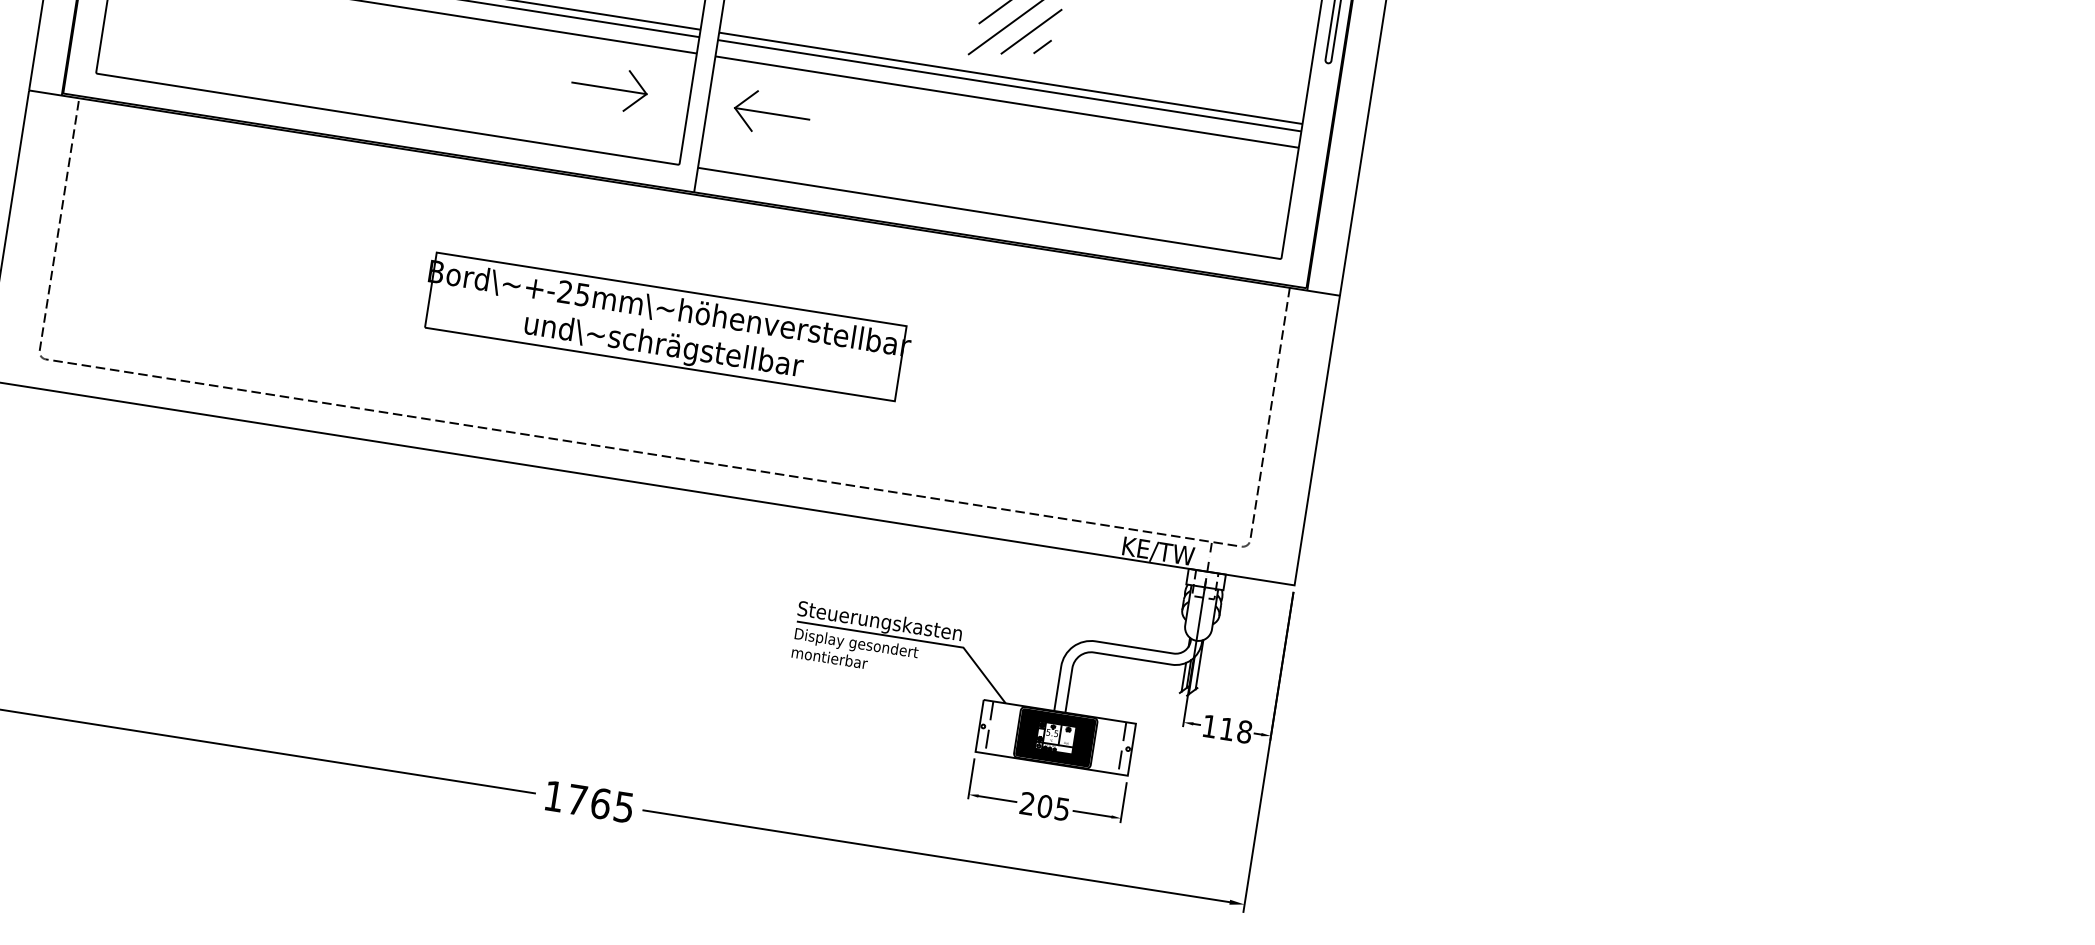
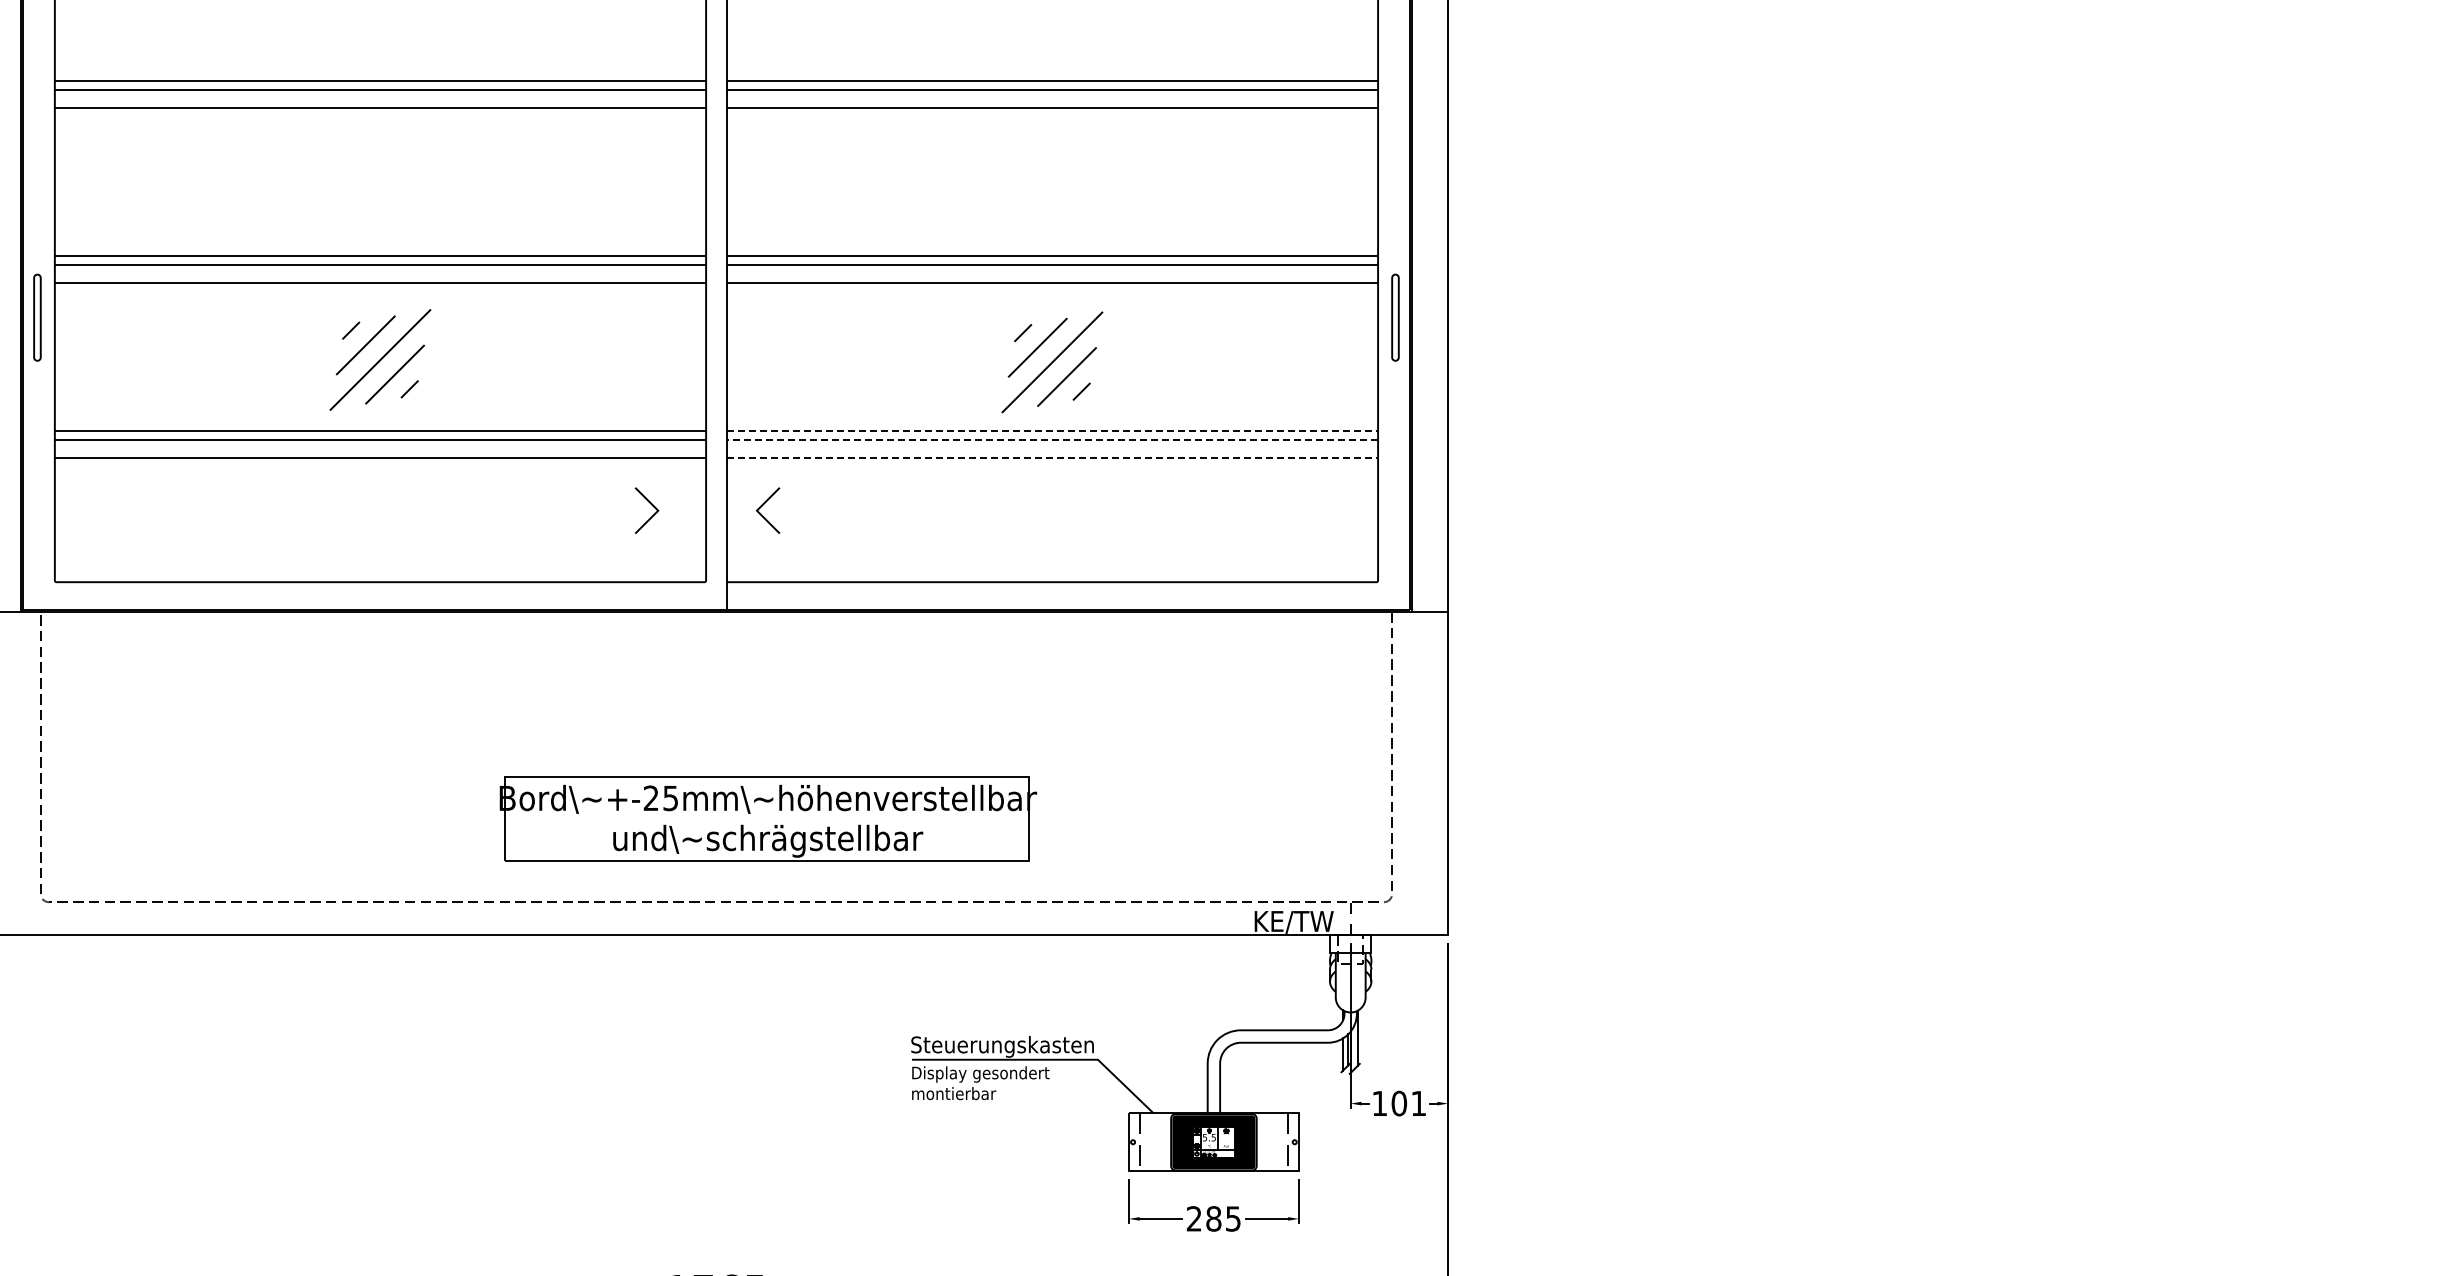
line: (1010, 78) -> (1052, 431), solid -> dashed
line: (1009, 85) -> (1052, 439), solid -> dashed
line: (609, 88) -> (616, 510), removed
line: (1007, 101) -> (1052, 457), solid -> dashed
line: (771, 113) -> (797, 510), removed
part: (667, 326) -> (768, 818), moved
text: (1235, 730) -> (1408, 1103), 118 -> 101
text: (1044, 806) -> (1213, 1218), 205 -> 285

